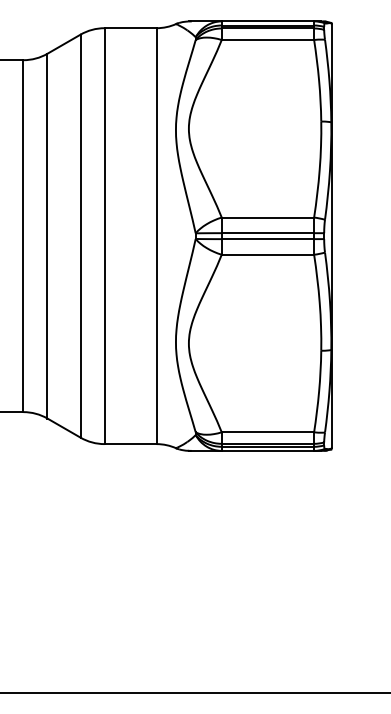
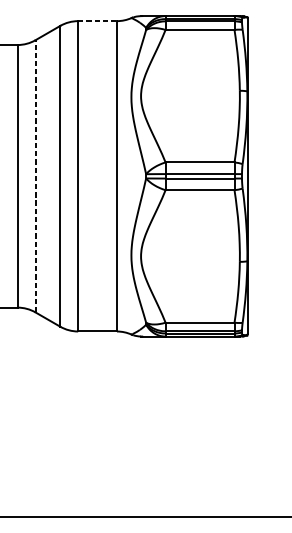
line: (131, 28) -> (98, 21), solid -> dashed
line: (47, 235) -> (35, 175), solid -> dashed

